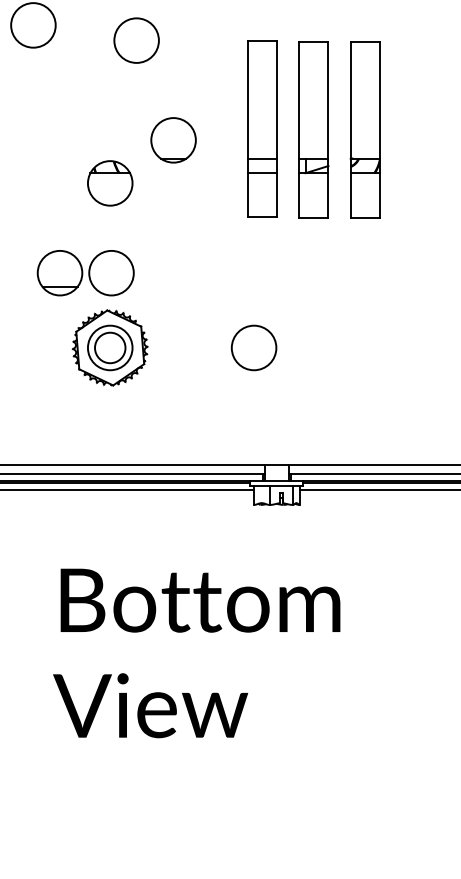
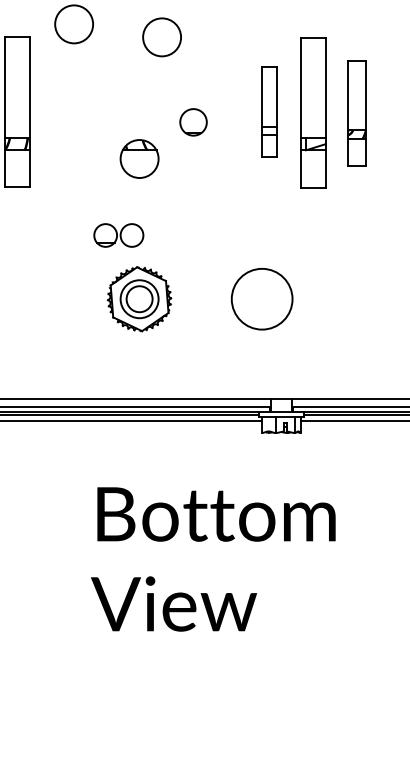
part: (262, 127) -> (269, 111), size x0.6
part: (364, 128) -> (356, 112), size x0.7
part: (173, 140) -> (193, 122), size x0.7
part: (85, 273) -> (118, 235), size x0.6
circle: (254, 348) -> (262, 299), size x1.6

